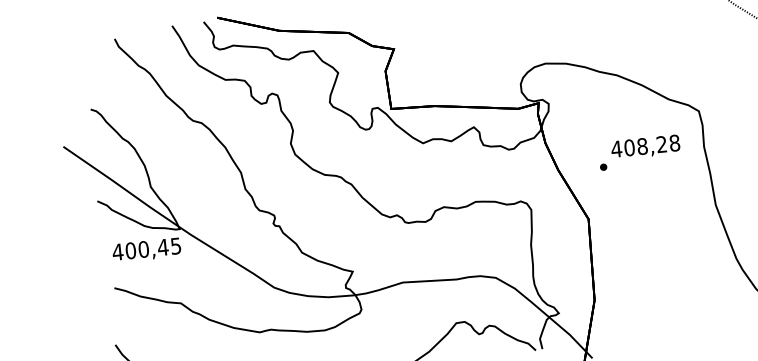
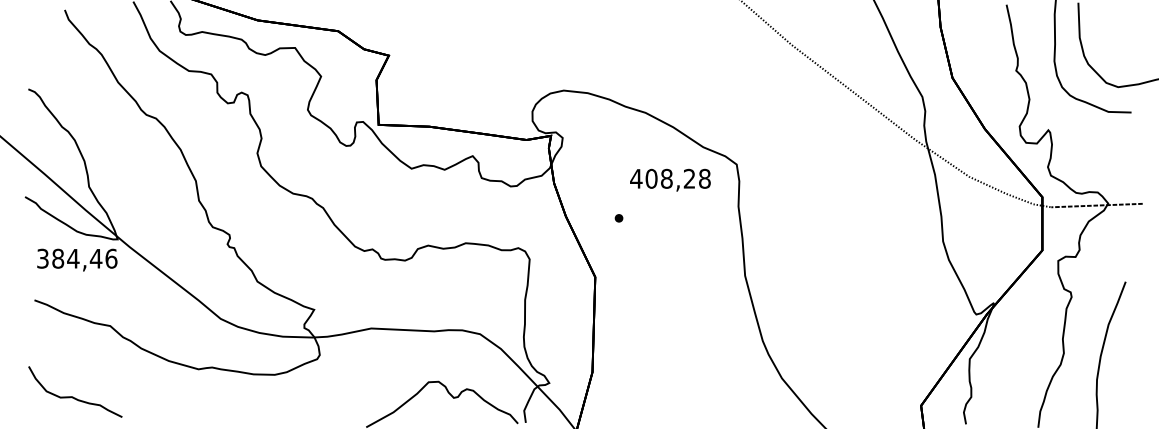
text: (645, 146) -> (670, 179), moved
text: (146, 248) -> (76, 258), 400,45 -> 384,46

